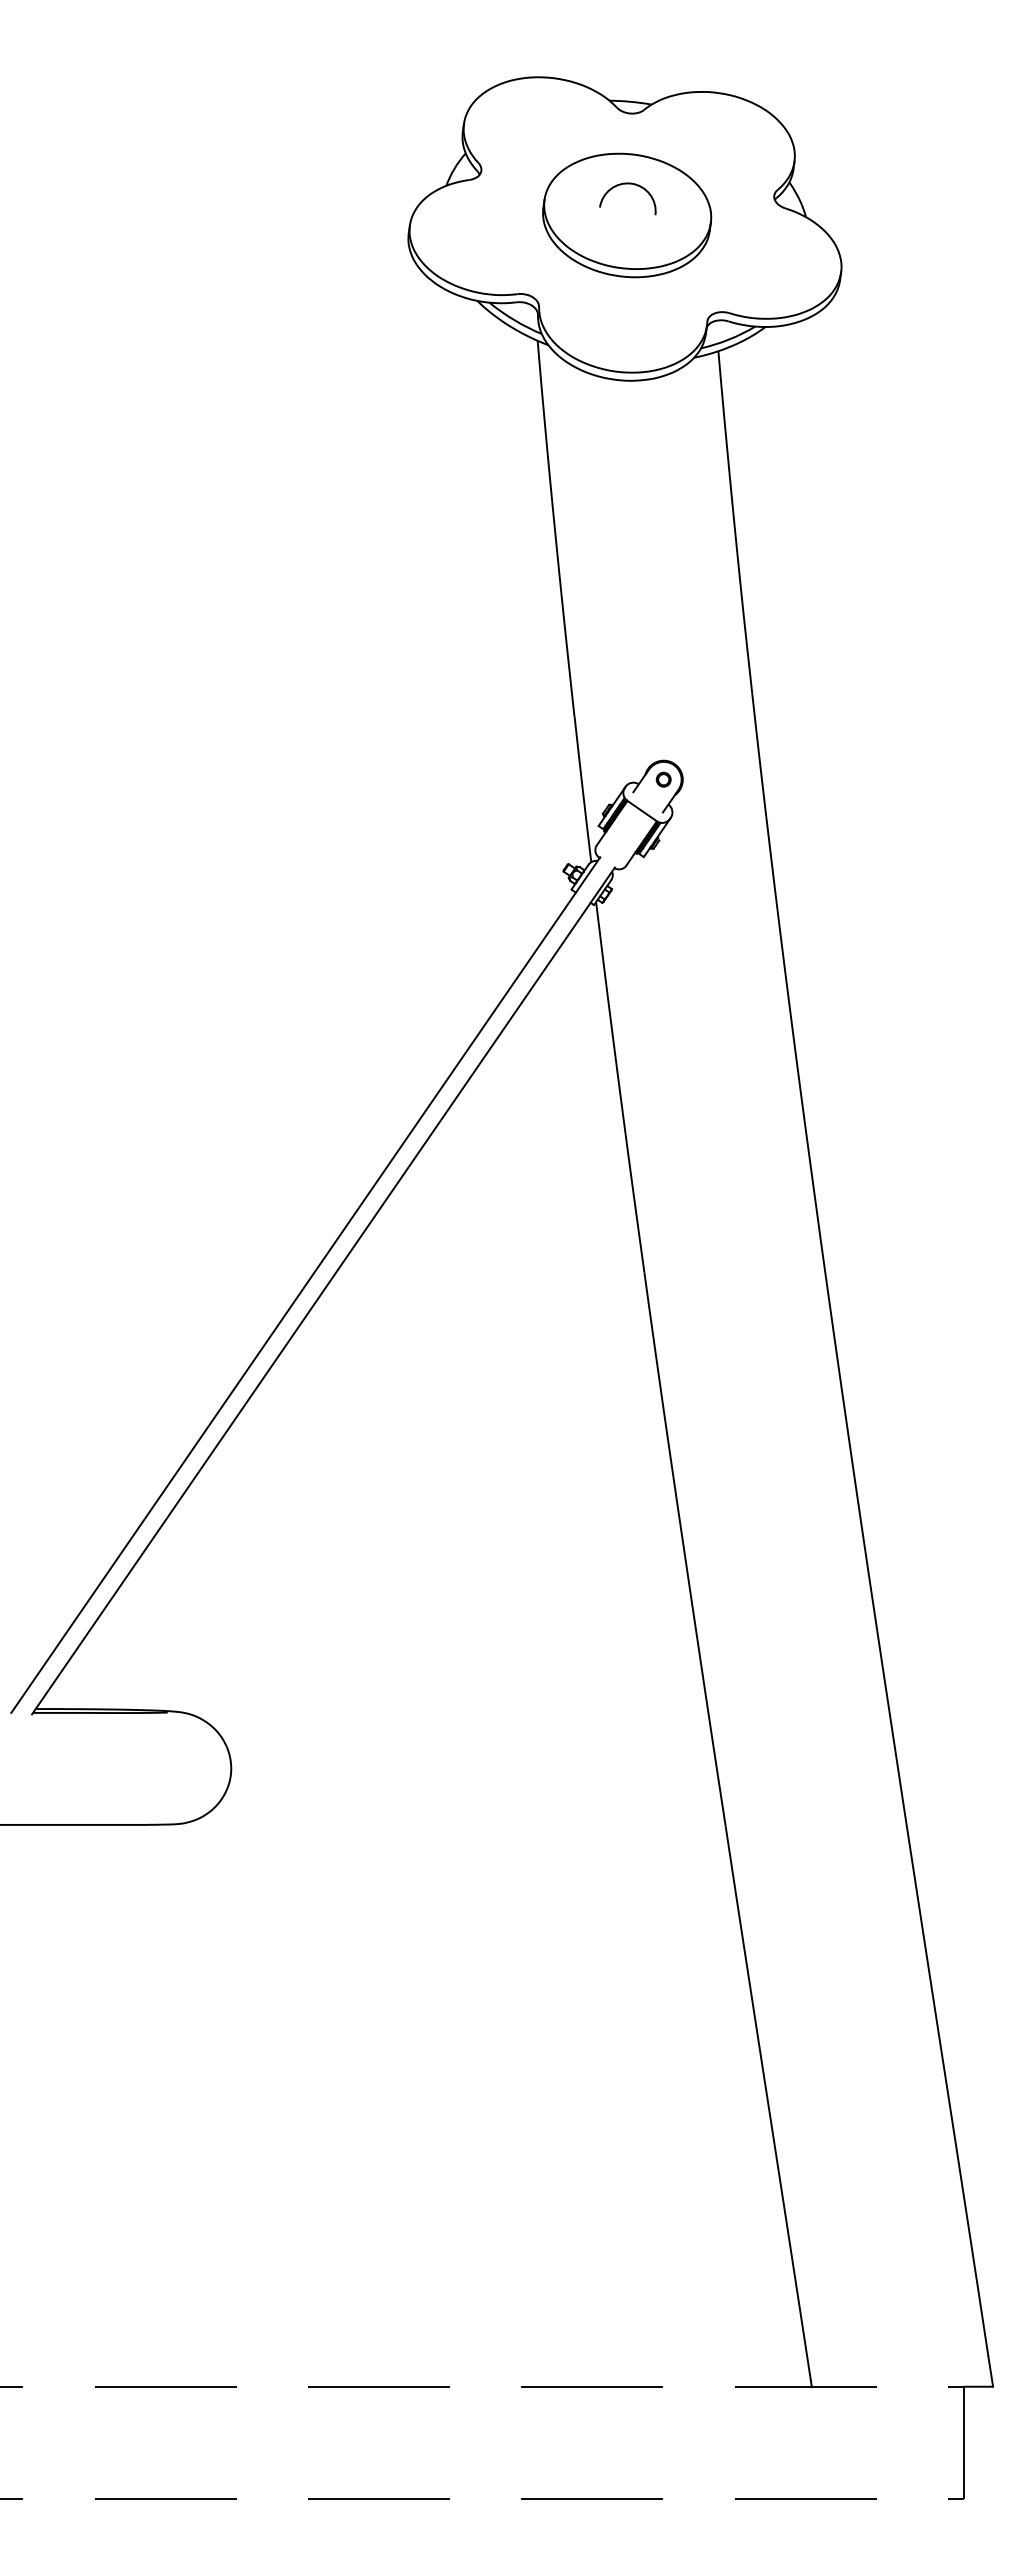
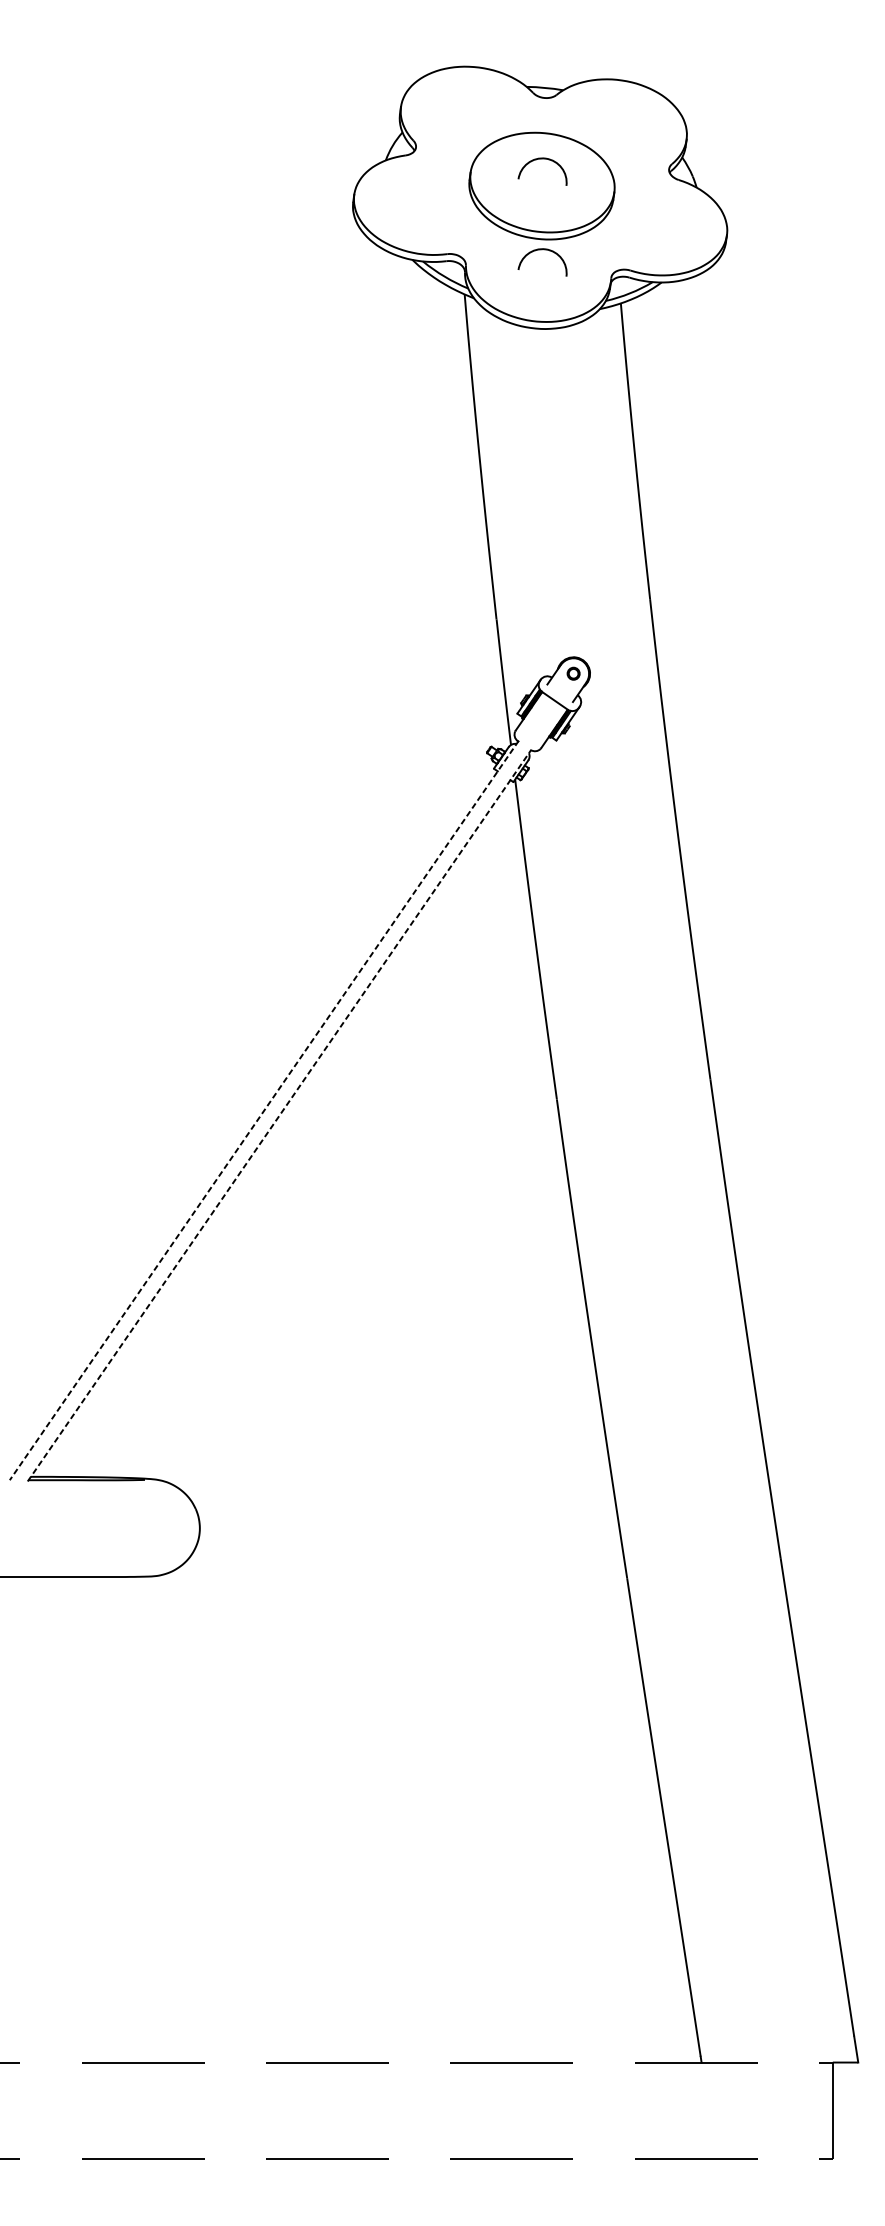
arc: (627, 289) -> (542, 250), added
line: (305, 1285) -> (264, 1110), solid -> dashed
line: (323, 1290) -> (279, 1115), solid -> dashed

